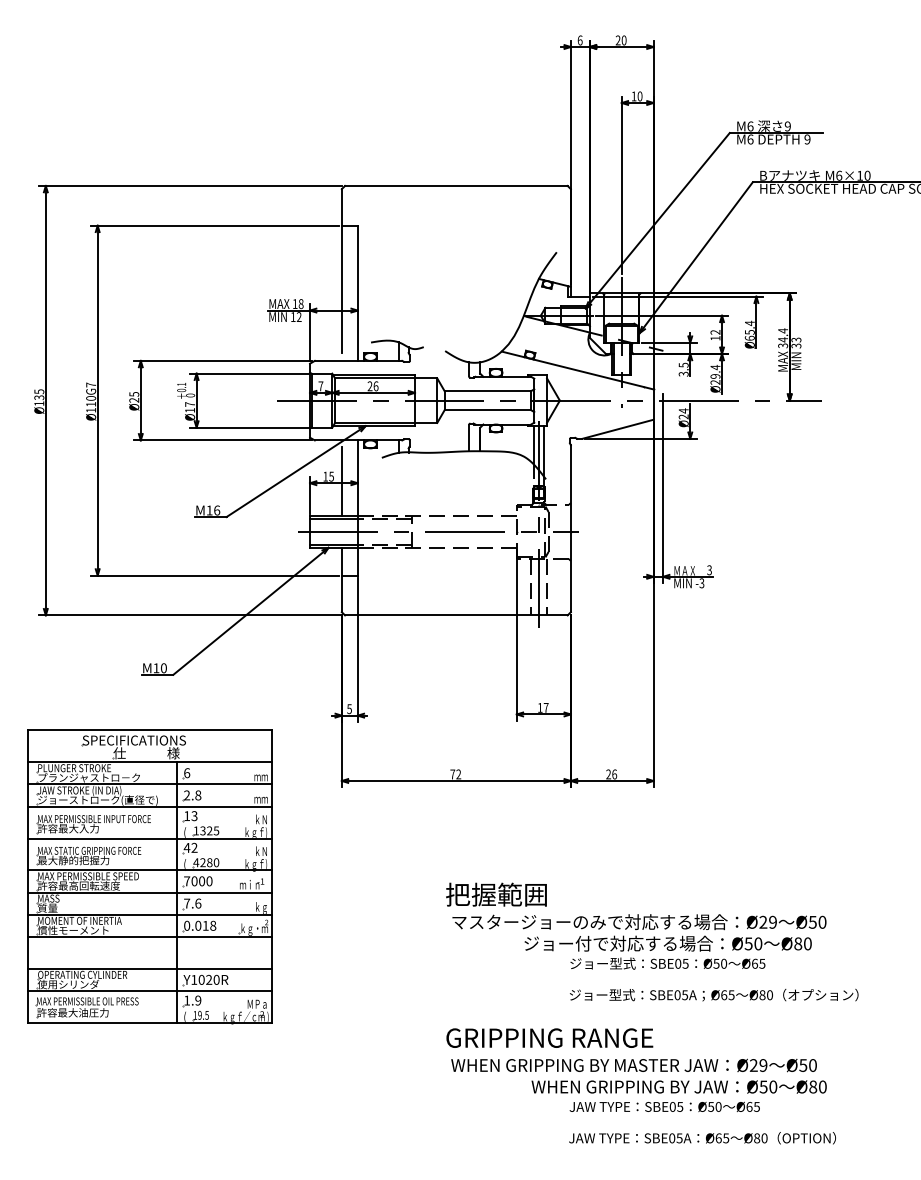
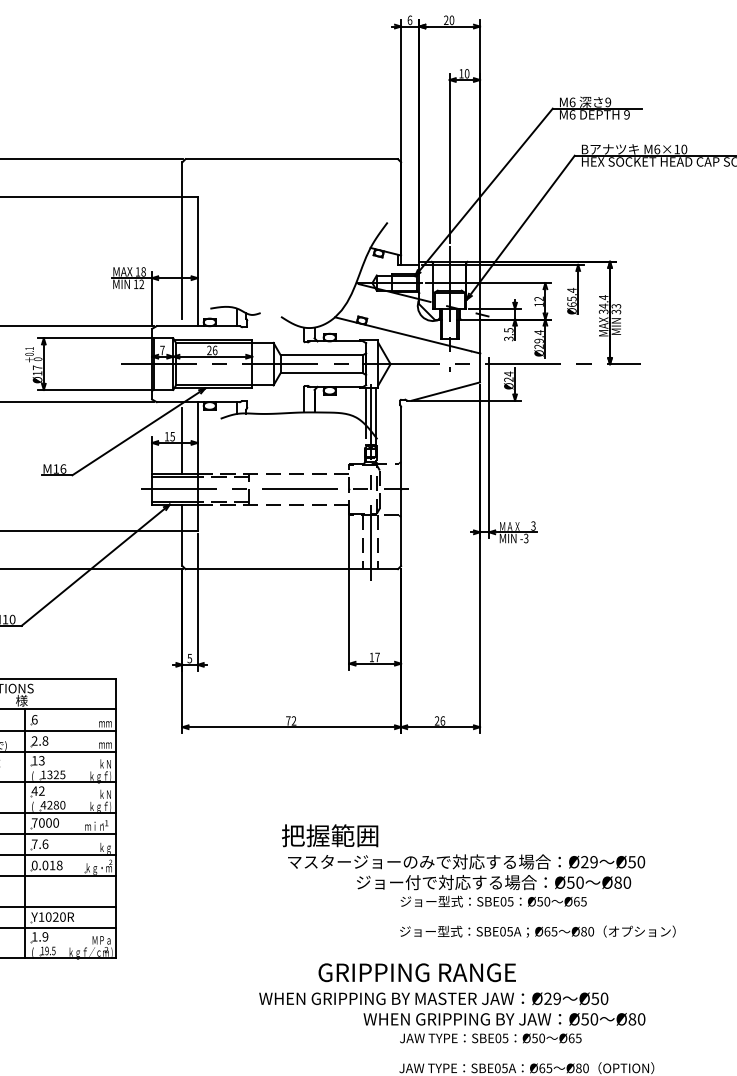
text: (549, 1037) -> (416, 972), moved
text: (633, 1065) -> (433, 998), moved

